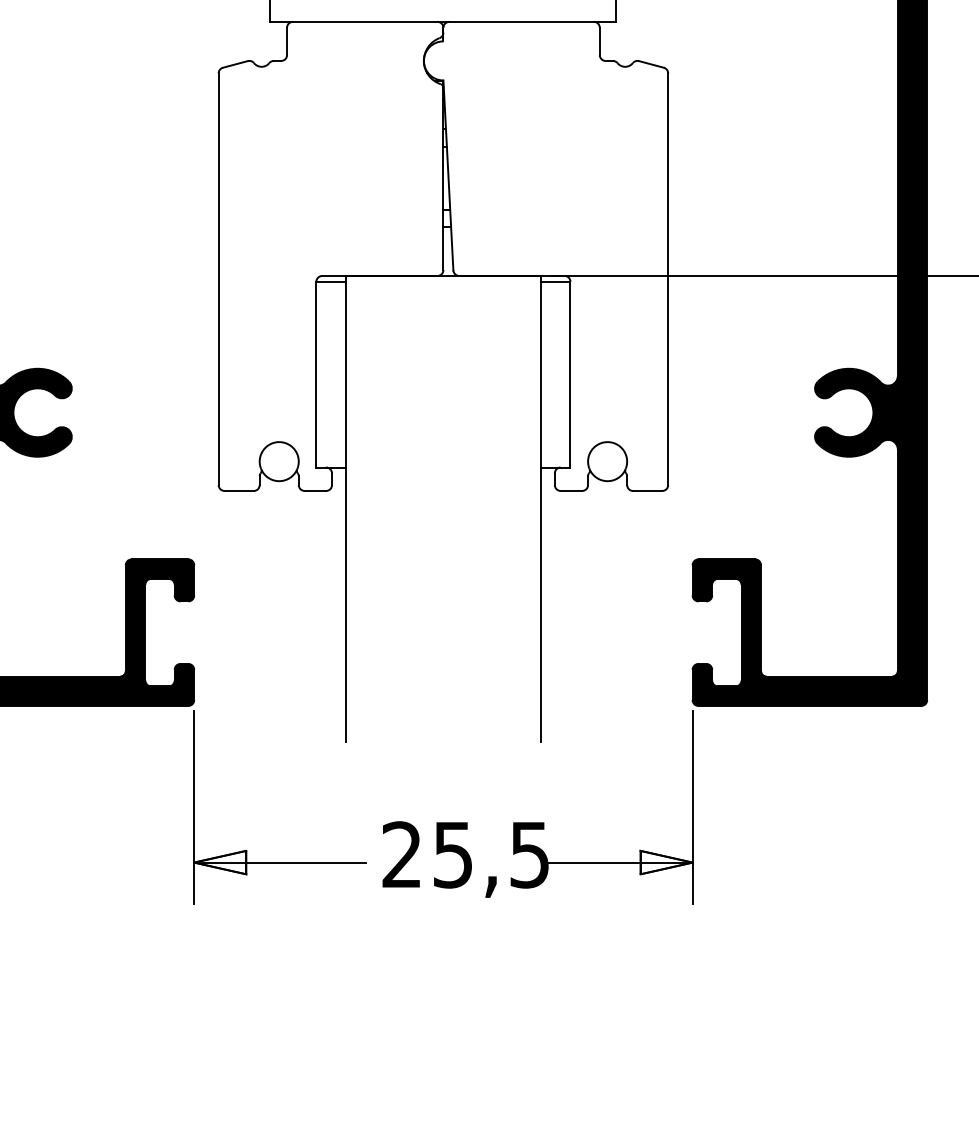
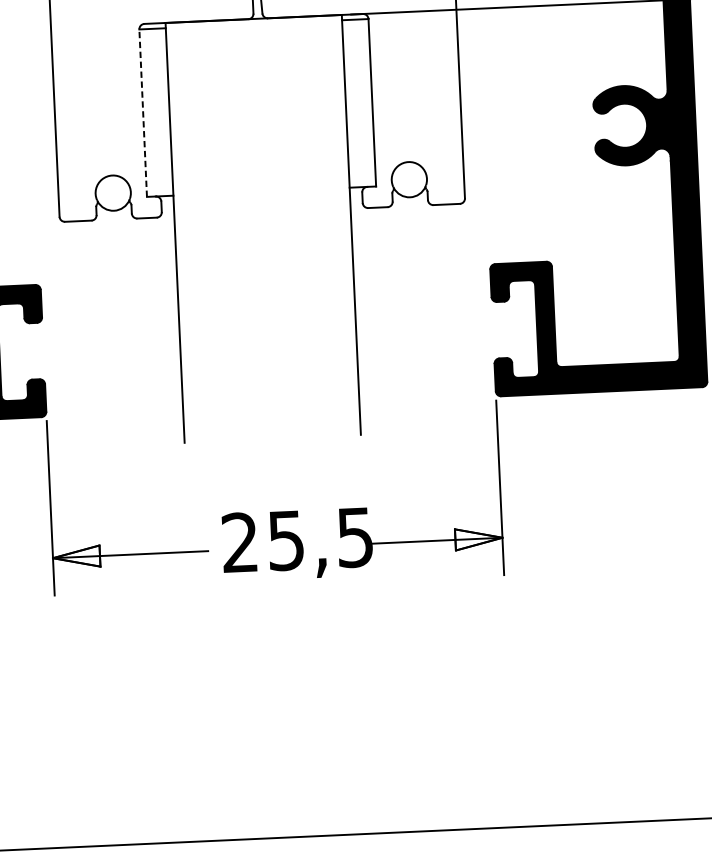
line: (316, 374) -> (143, 113), solid -> dashed

